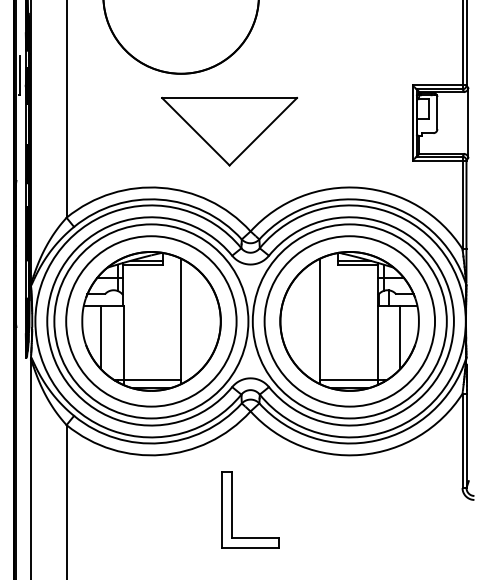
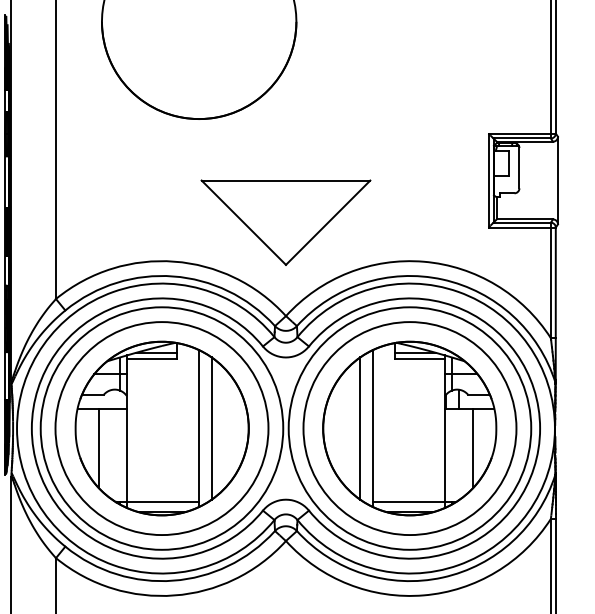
part: (229, 131) -> (285, 222), moved
line: (191, 321) -> (212, 428), added
line: (310, 321) -> (360, 428), added

